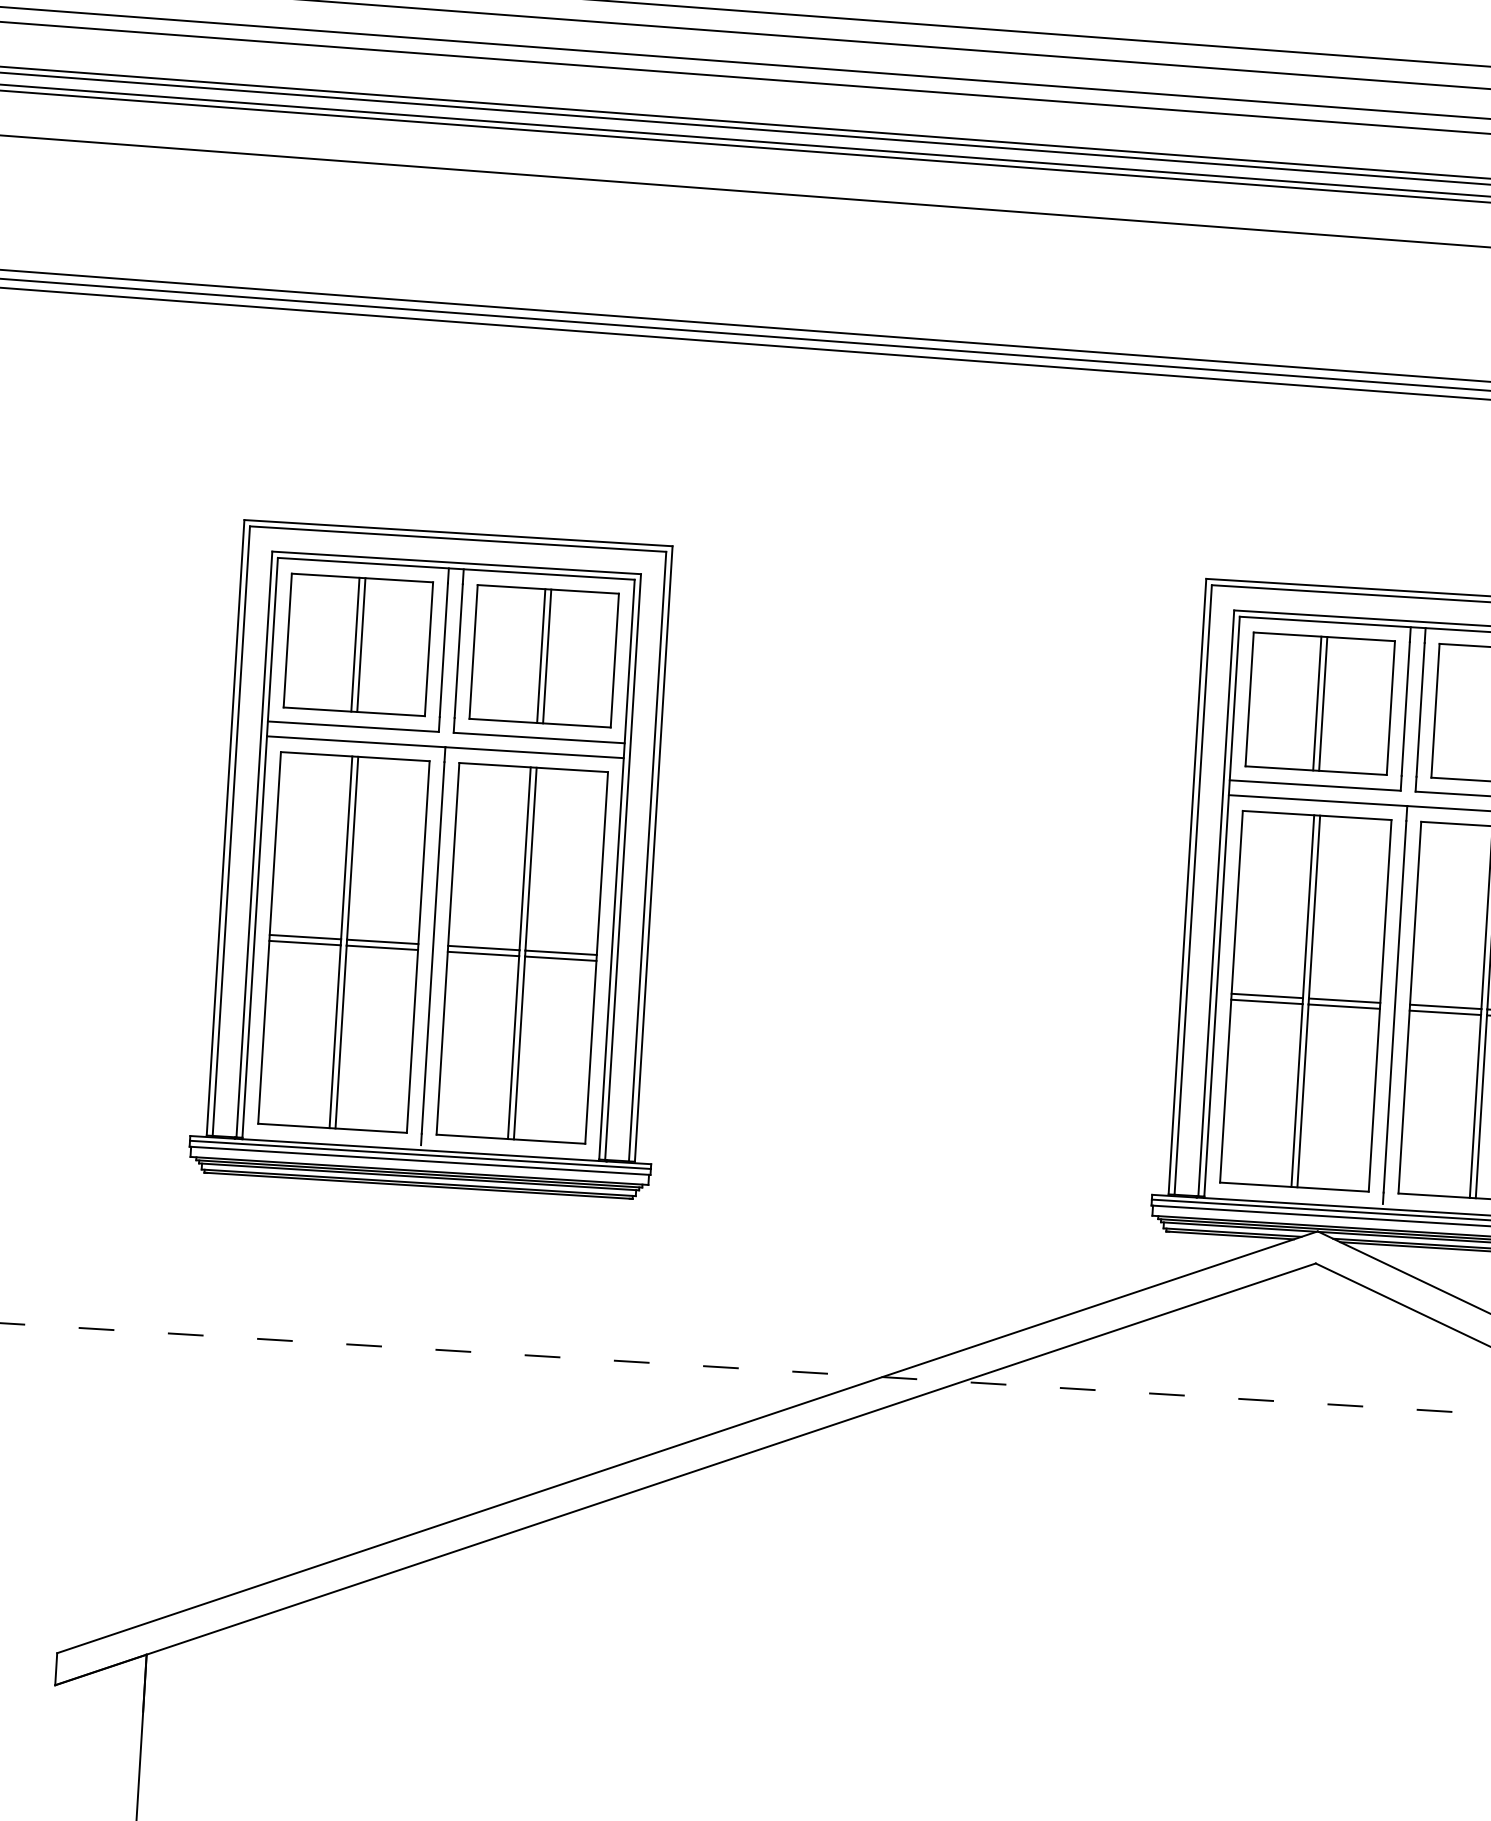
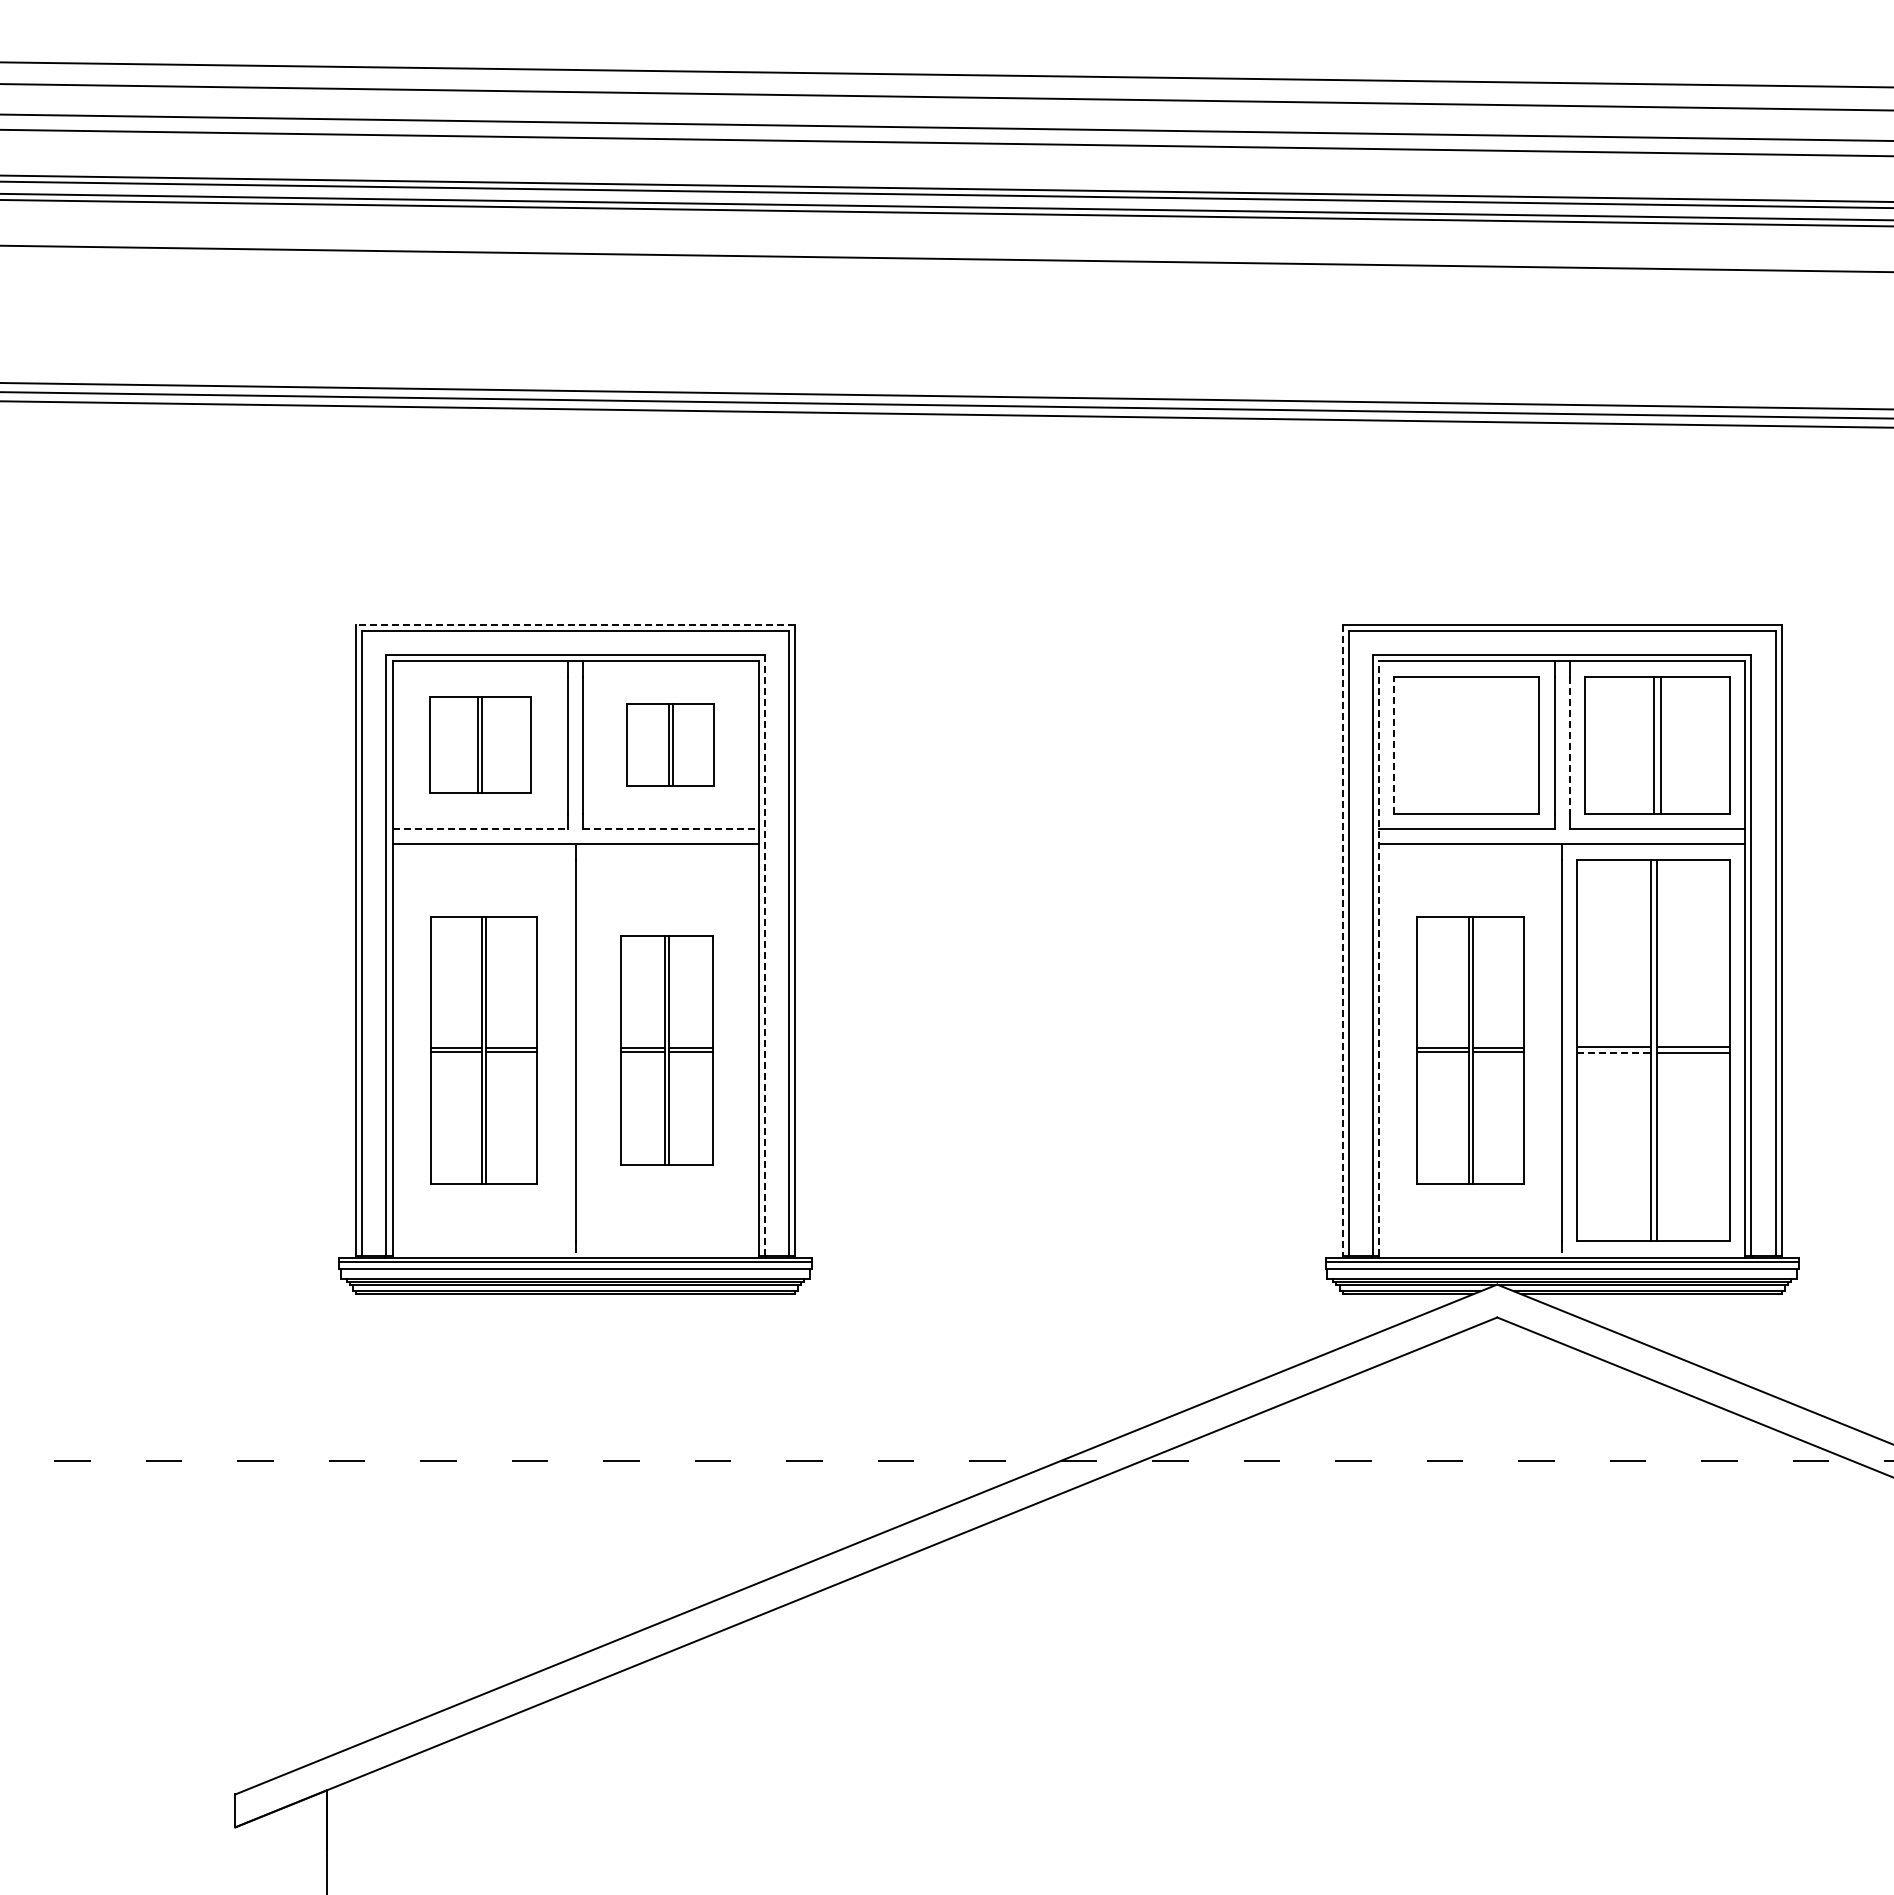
line: (458, 532) -> (575, 624), solid -> dashed
part: (358, 645) -> (480, 745), size x0.7
part: (543, 656) -> (670, 745), size x0.6
line: (1249, 699) -> (1394, 745), solid -> dashed
line: (1317, 702) -> (1463, 744), removed
line: (1322, 703) -> (1469, 744), removed
line: (1420, 710) -> (1569, 745), solid -> dashed
line: (353, 727) -> (480, 829), solid -> dashed
line: (538, 738) -> (670, 829), solid -> dashed
line: (622, 867) -> (764, 956), solid -> dashed
line: (1187, 886) -> (1342, 940), solid -> dashed
line: (1222, 906) -> (1379, 958), solid -> dashed
part: (343, 942) -> (483, 1050), size x0.7
part: (521, 953) -> (666, 1050), size x0.6
part: (1305, 1001) -> (1470, 1050), size x0.7
line: (1445, 1013) -> (1614, 1053), solid -> dashed

